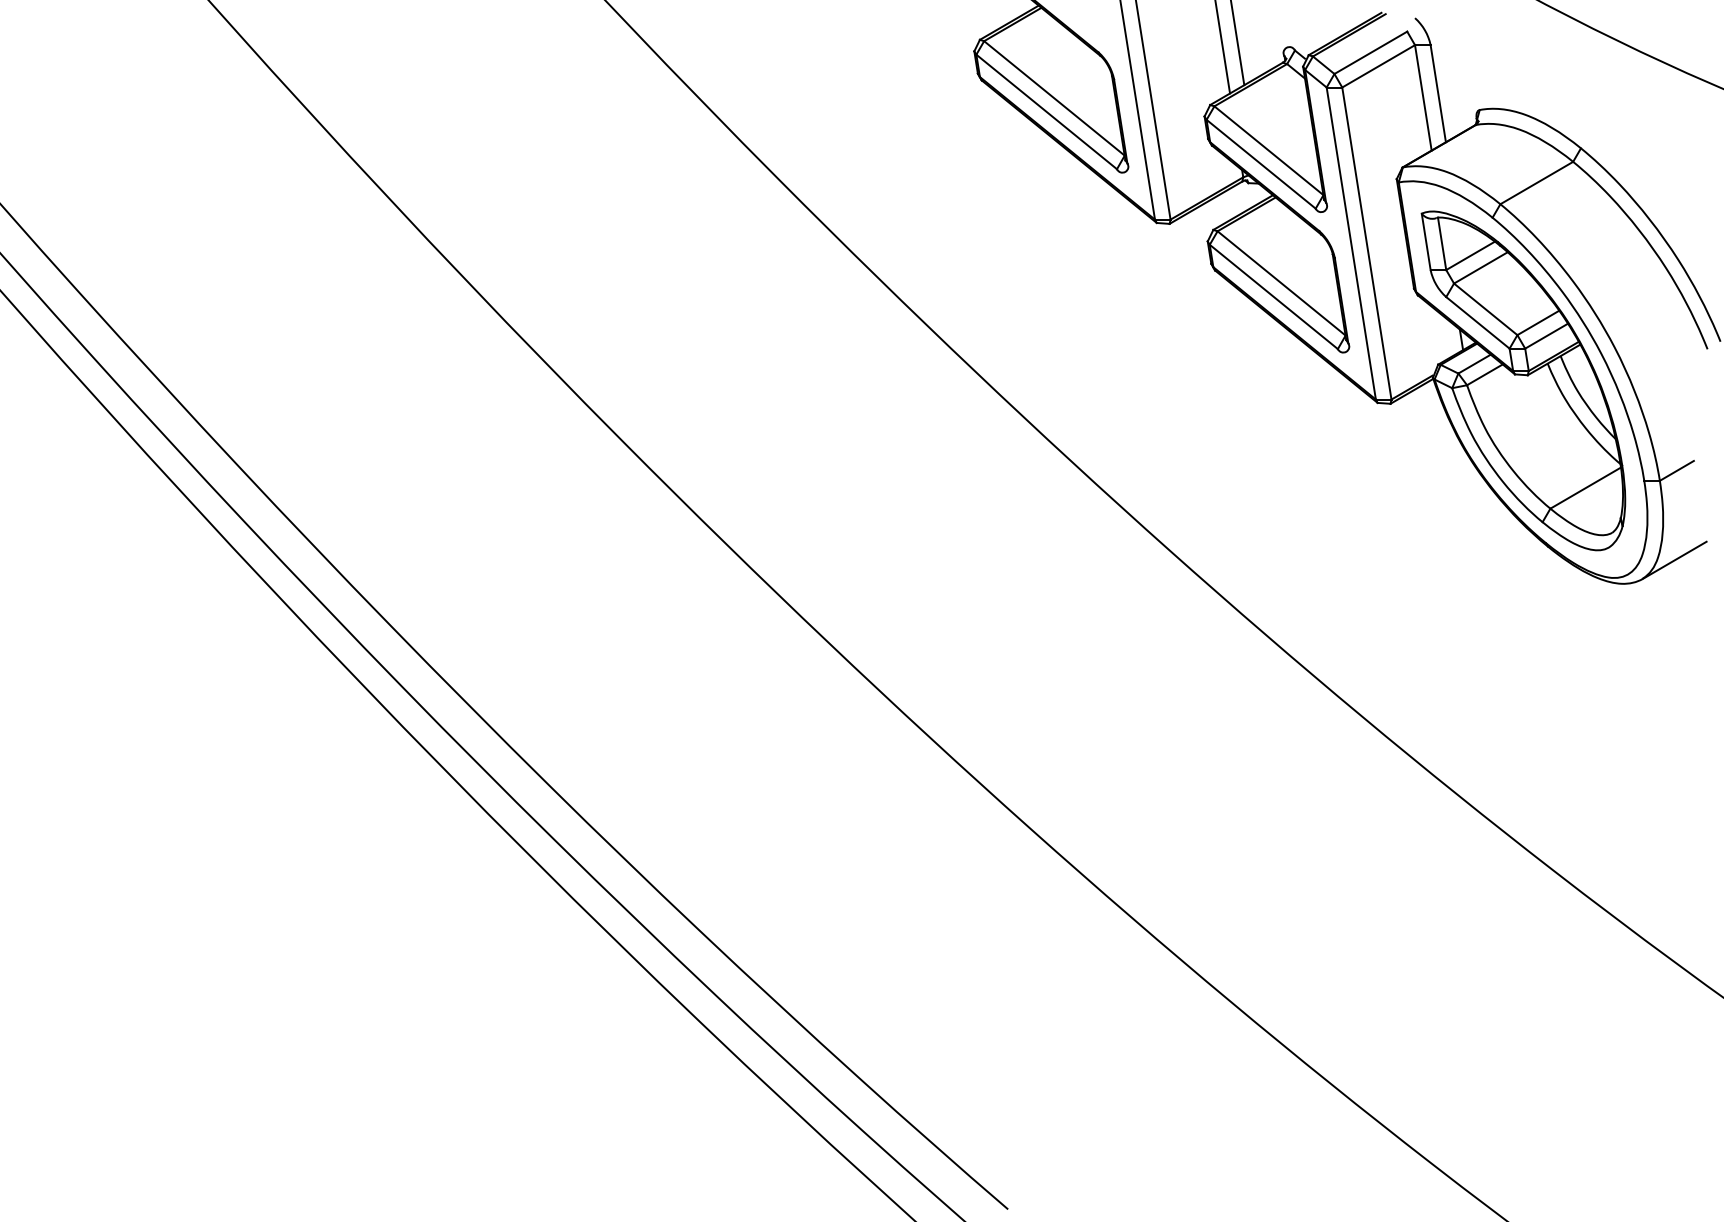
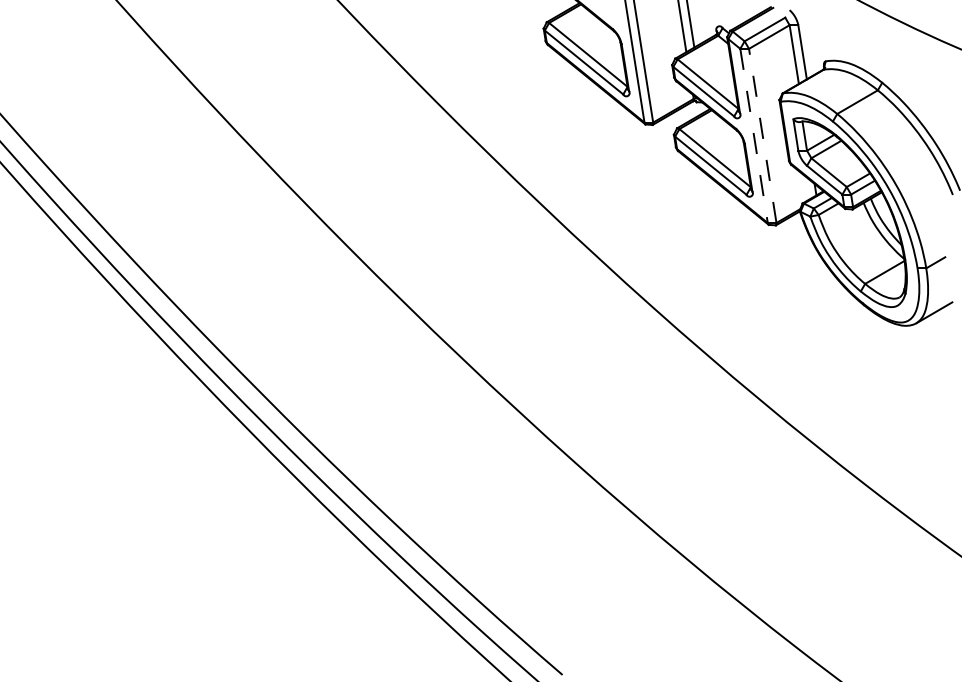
line: (1366, 242) -> (762, 135), solid -> dashed
line: (1352, 244) -> (754, 136), solid -> dashed

